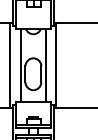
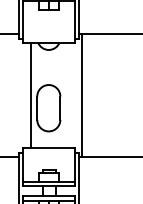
line: (10, 65) -> (15, 95), removed
line: (45, 65) -> (66, 95), removed

